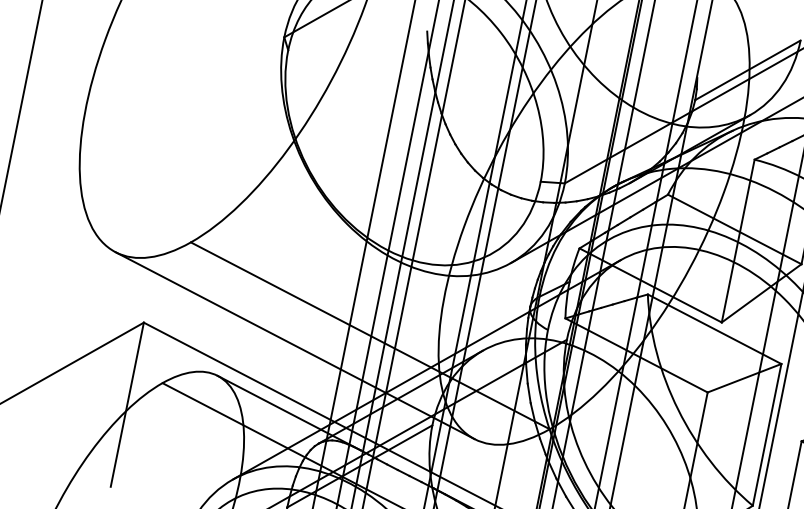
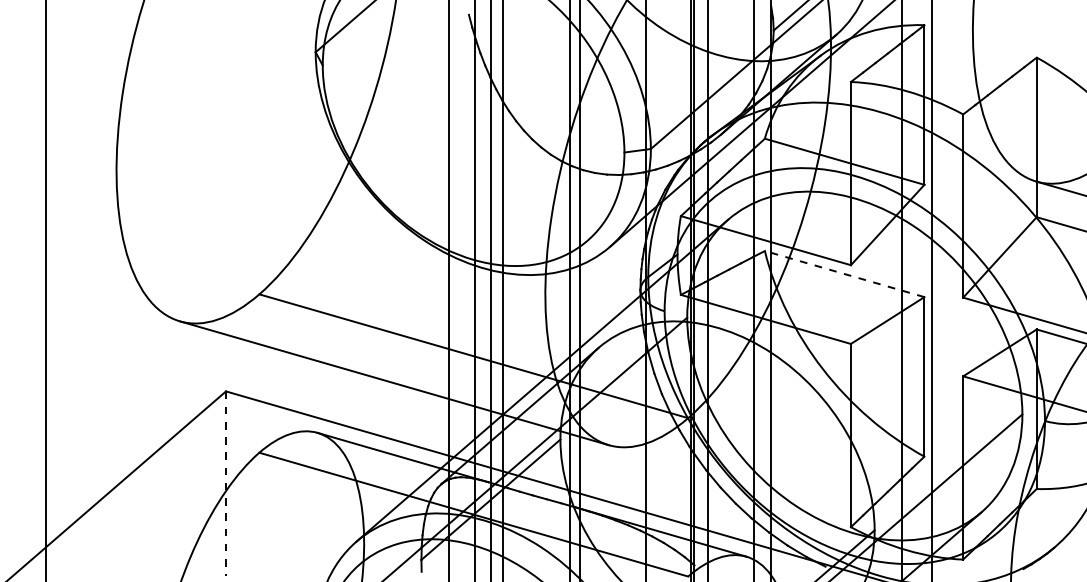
line: (714, 328) -> (844, 273), solid -> dashed
line: (127, 405) -> (226, 484), solid -> dashed

